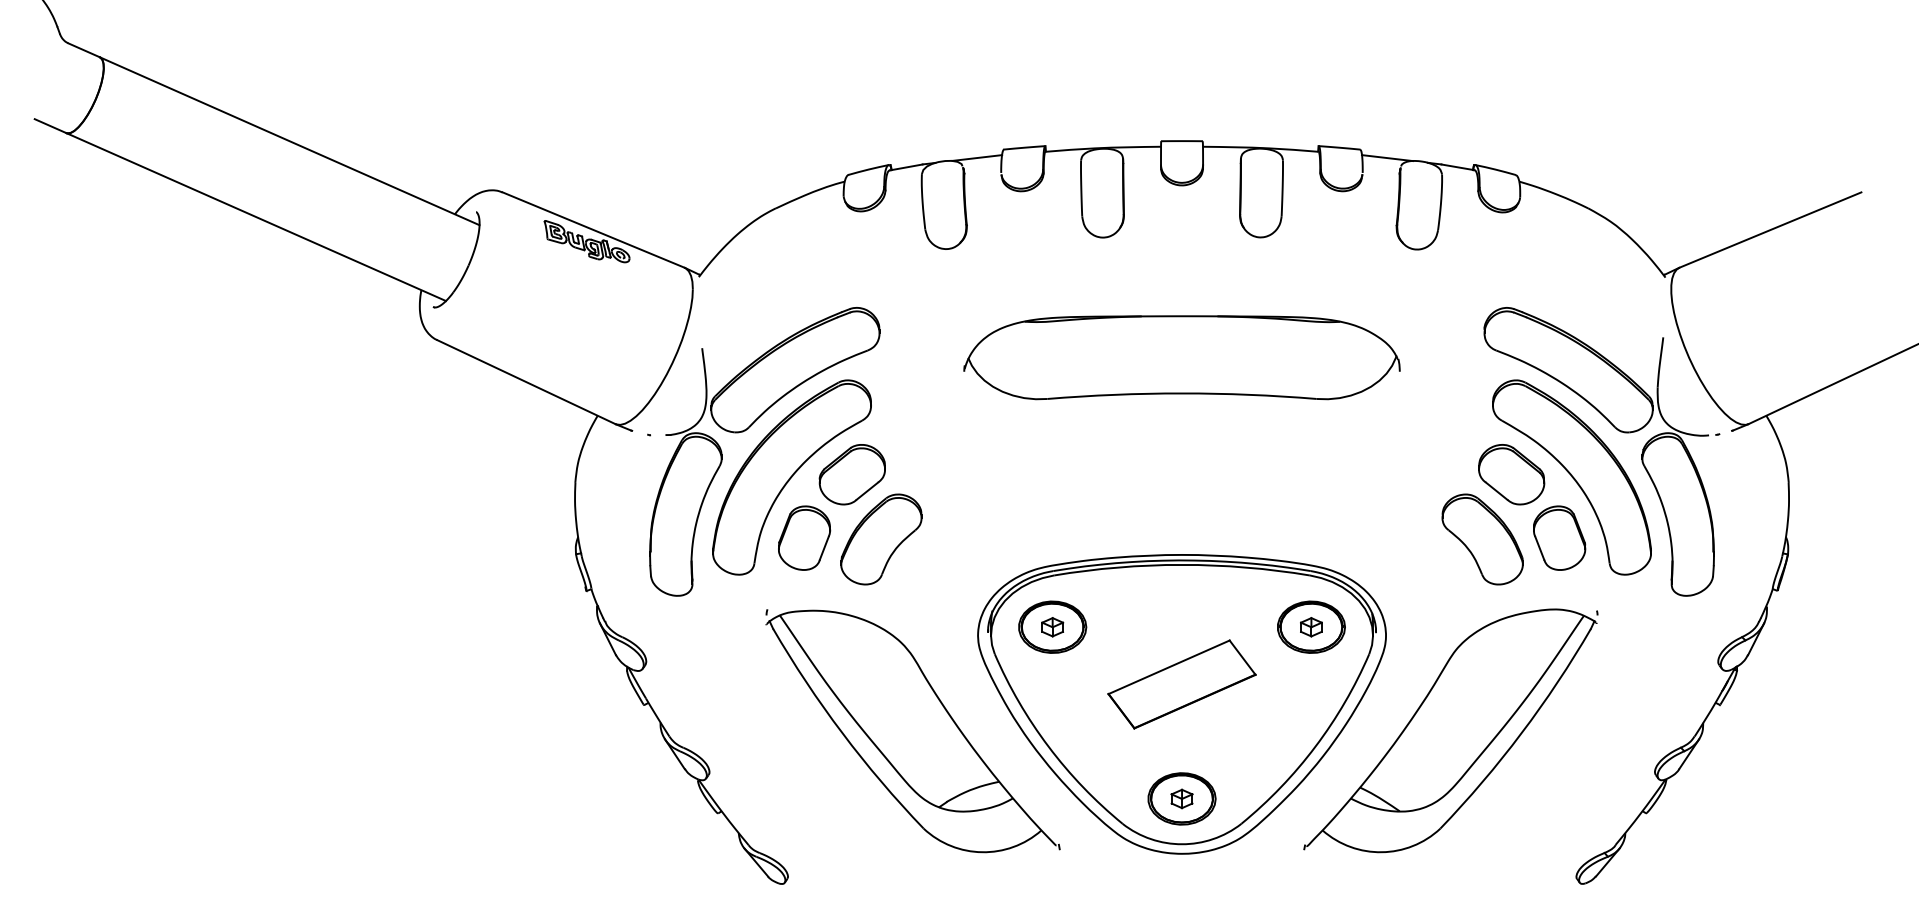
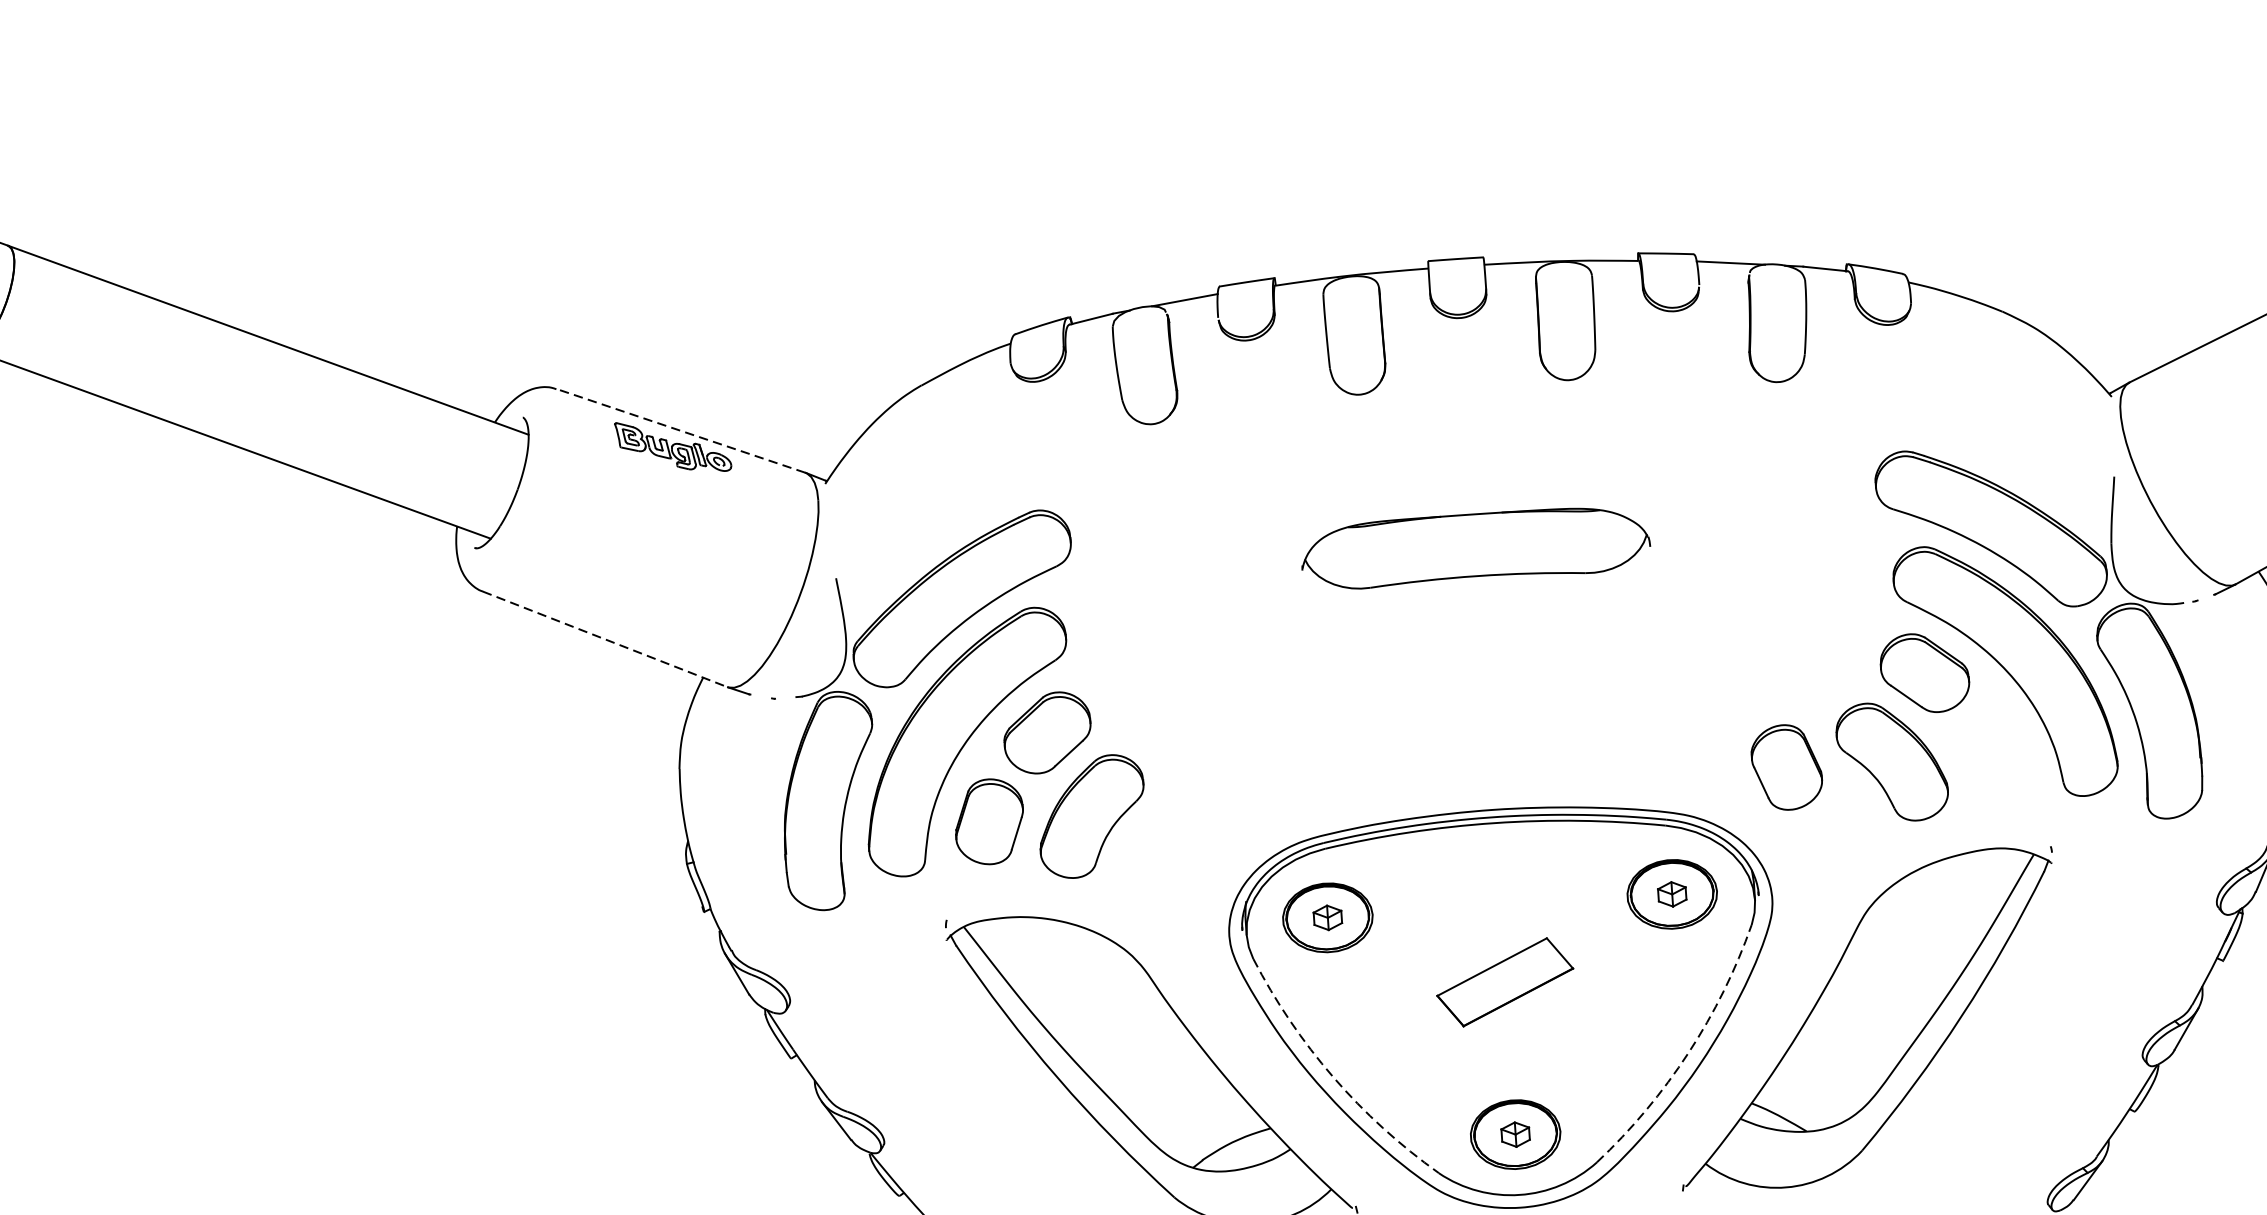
line: (593, 229) -> (680, 430), solid -> dashed
part: (1181, 357) -> (1474, 547), size x0.6
line: (526, 382) -> (605, 639), solid -> dashed
part: (1559, 537) -> (1786, 766), moved
part: (1181, 684) -> (1504, 982), size x0.7
arc: (1048, 746) -> (1333, 1076), solid -> dashed
arc: (1315, 746) -> (1688, 1052), solid -> dashed

